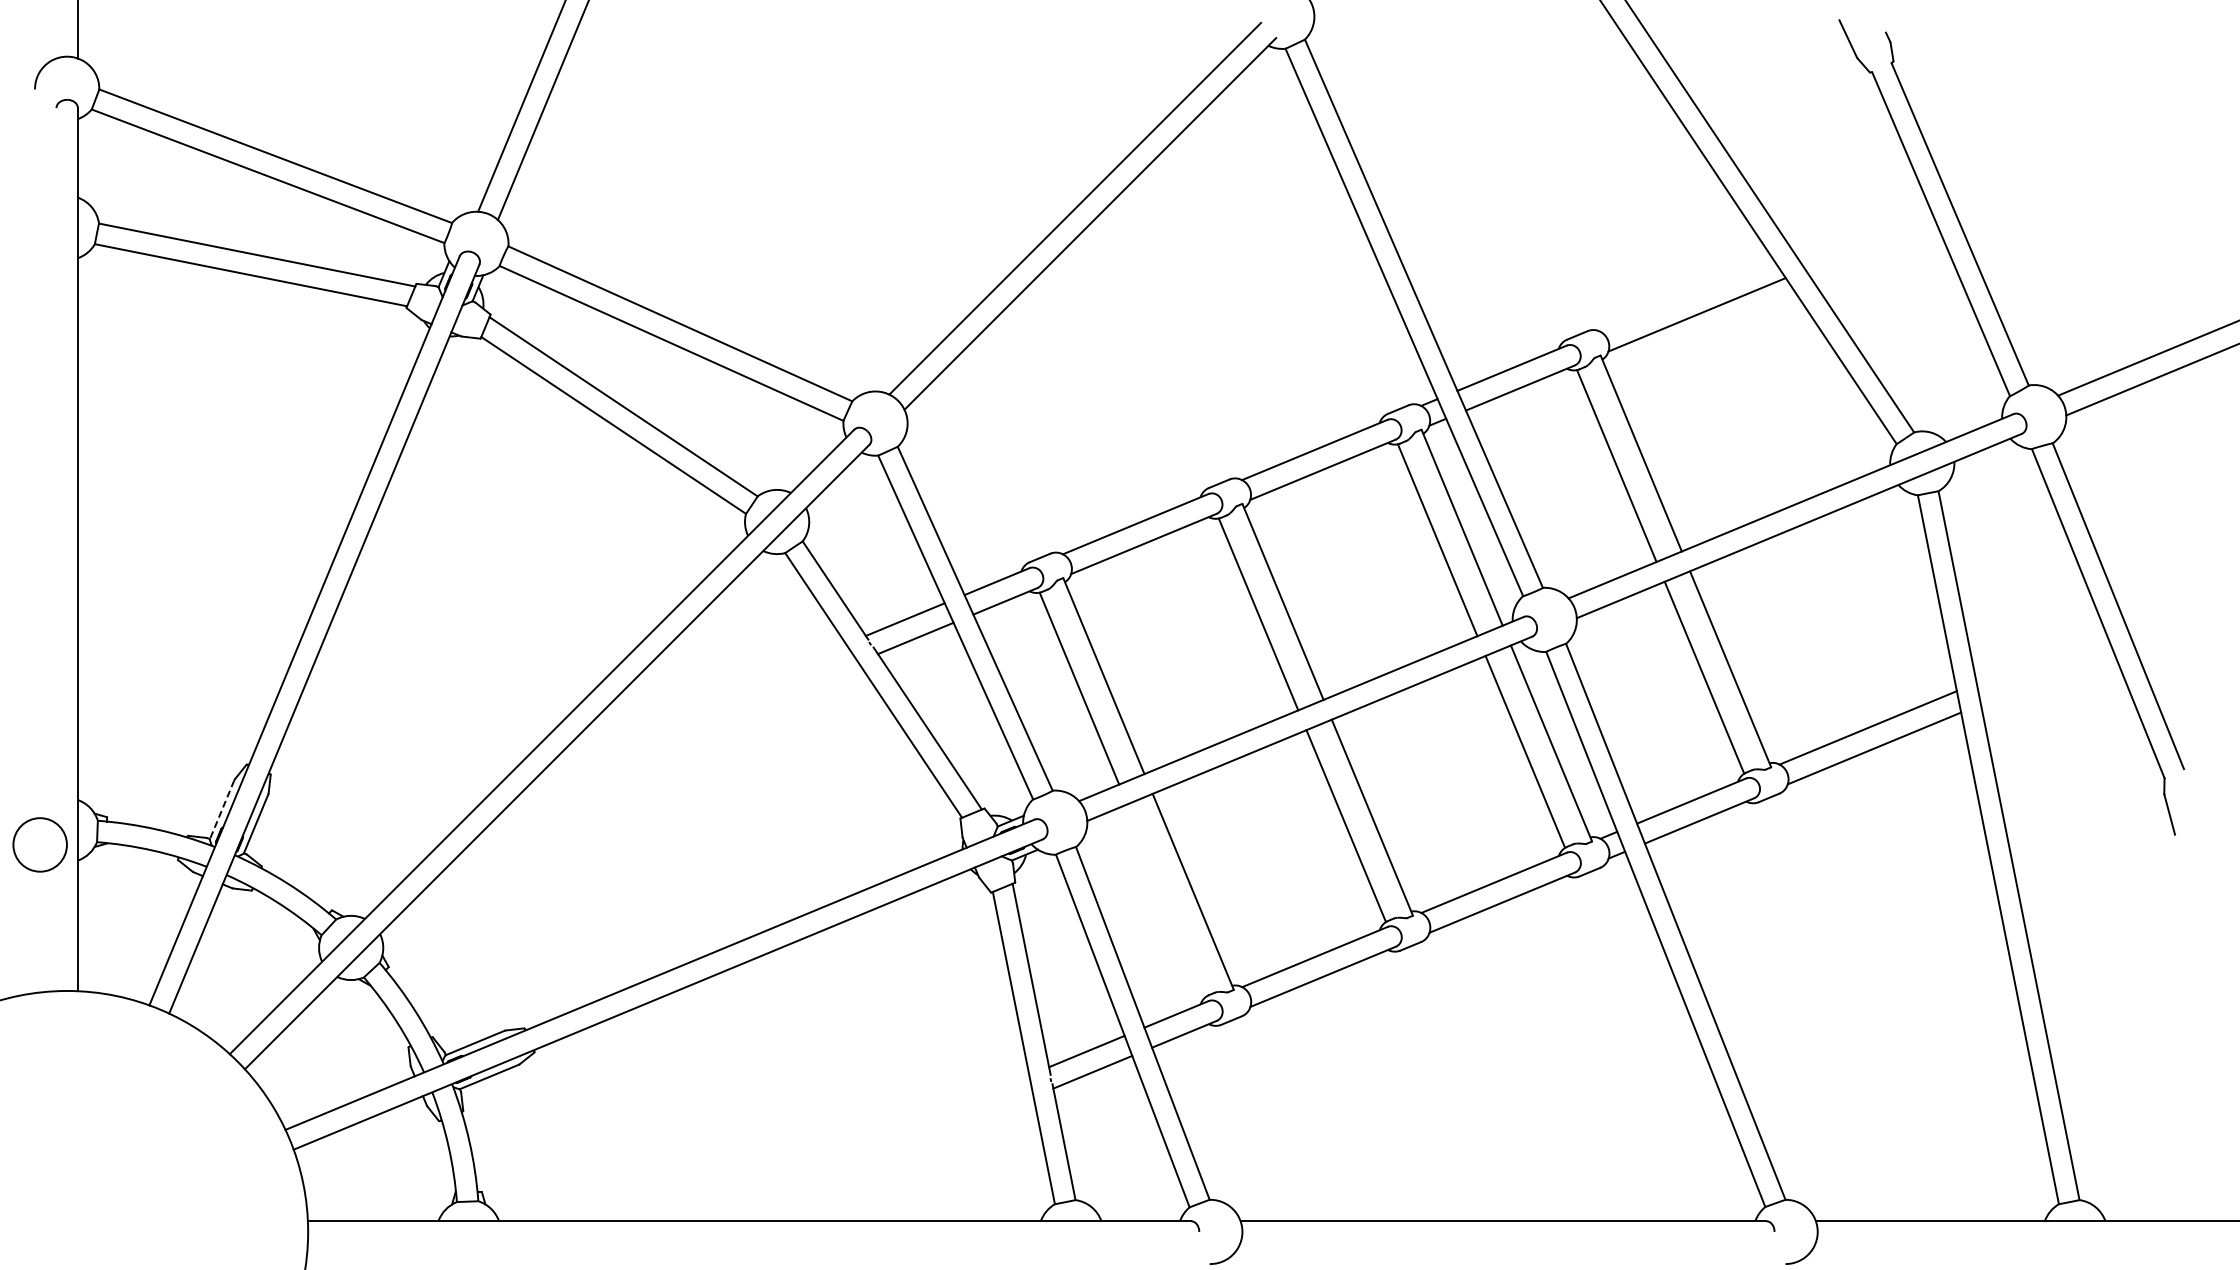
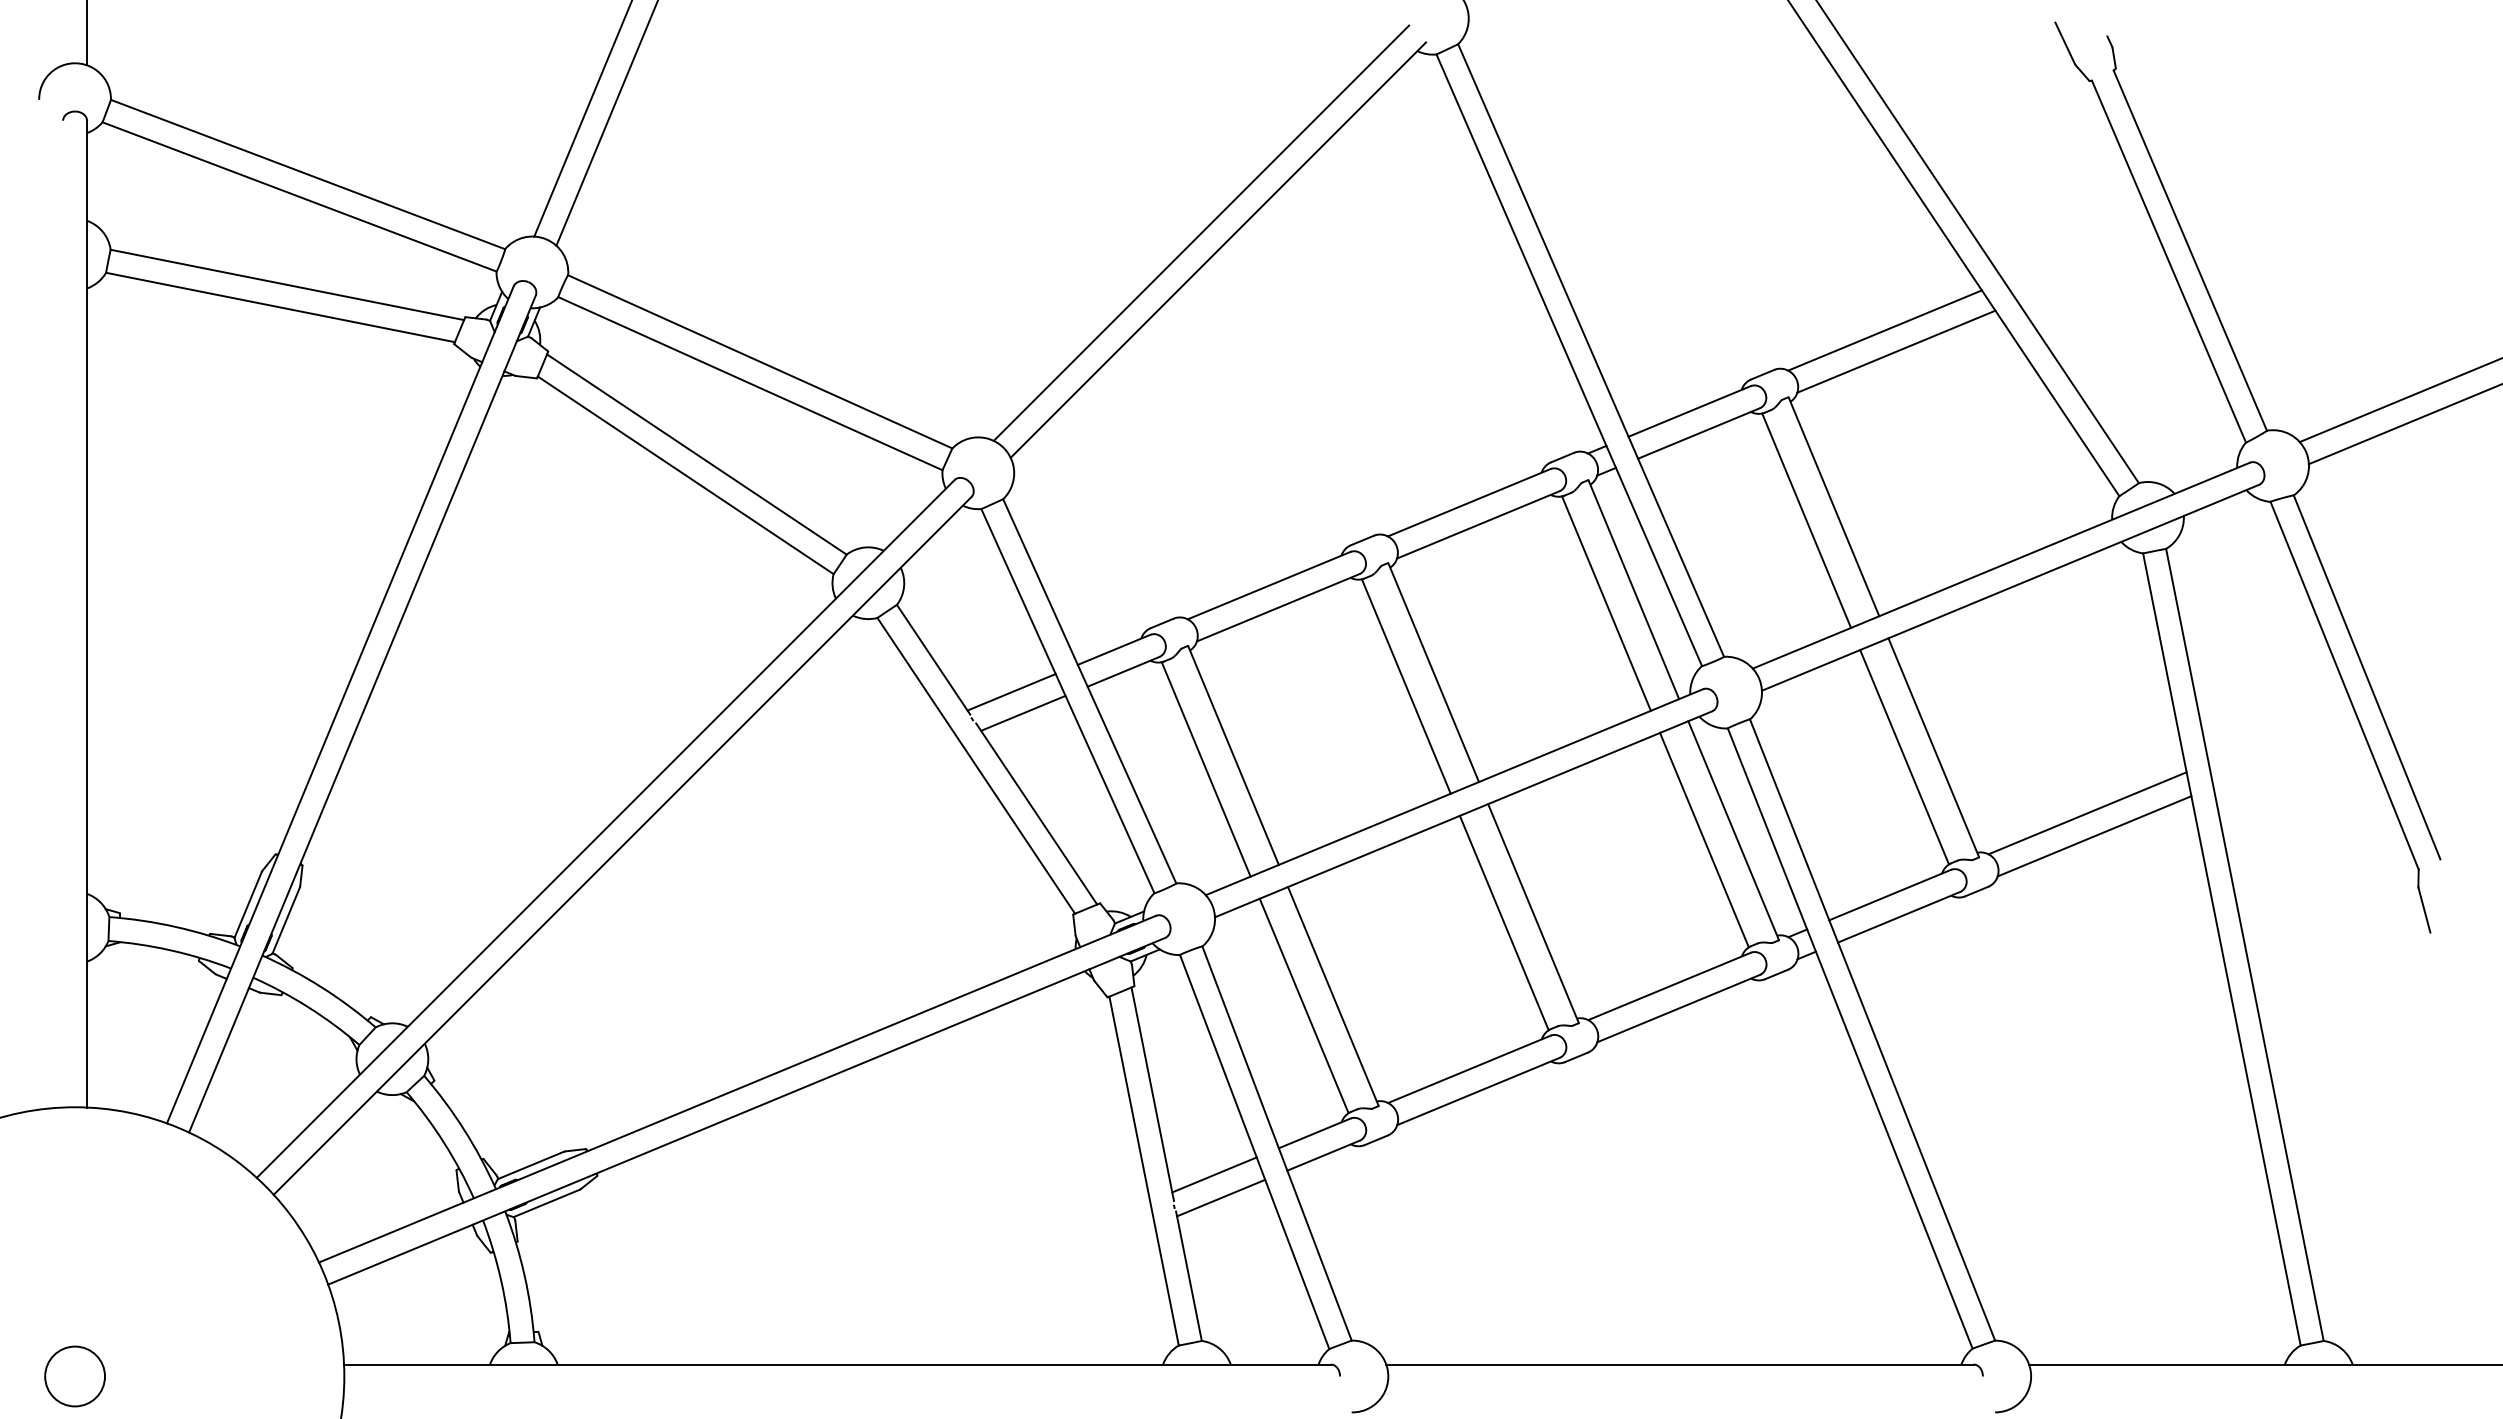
line: (1686, 295) -> (1884, 330), added
line: (222, 809) -> (248, 904), dashed -> solid
circle: (39, 844) -> (74, 1376), moved
line: (1166, 900) -> (1303, 1006), added

